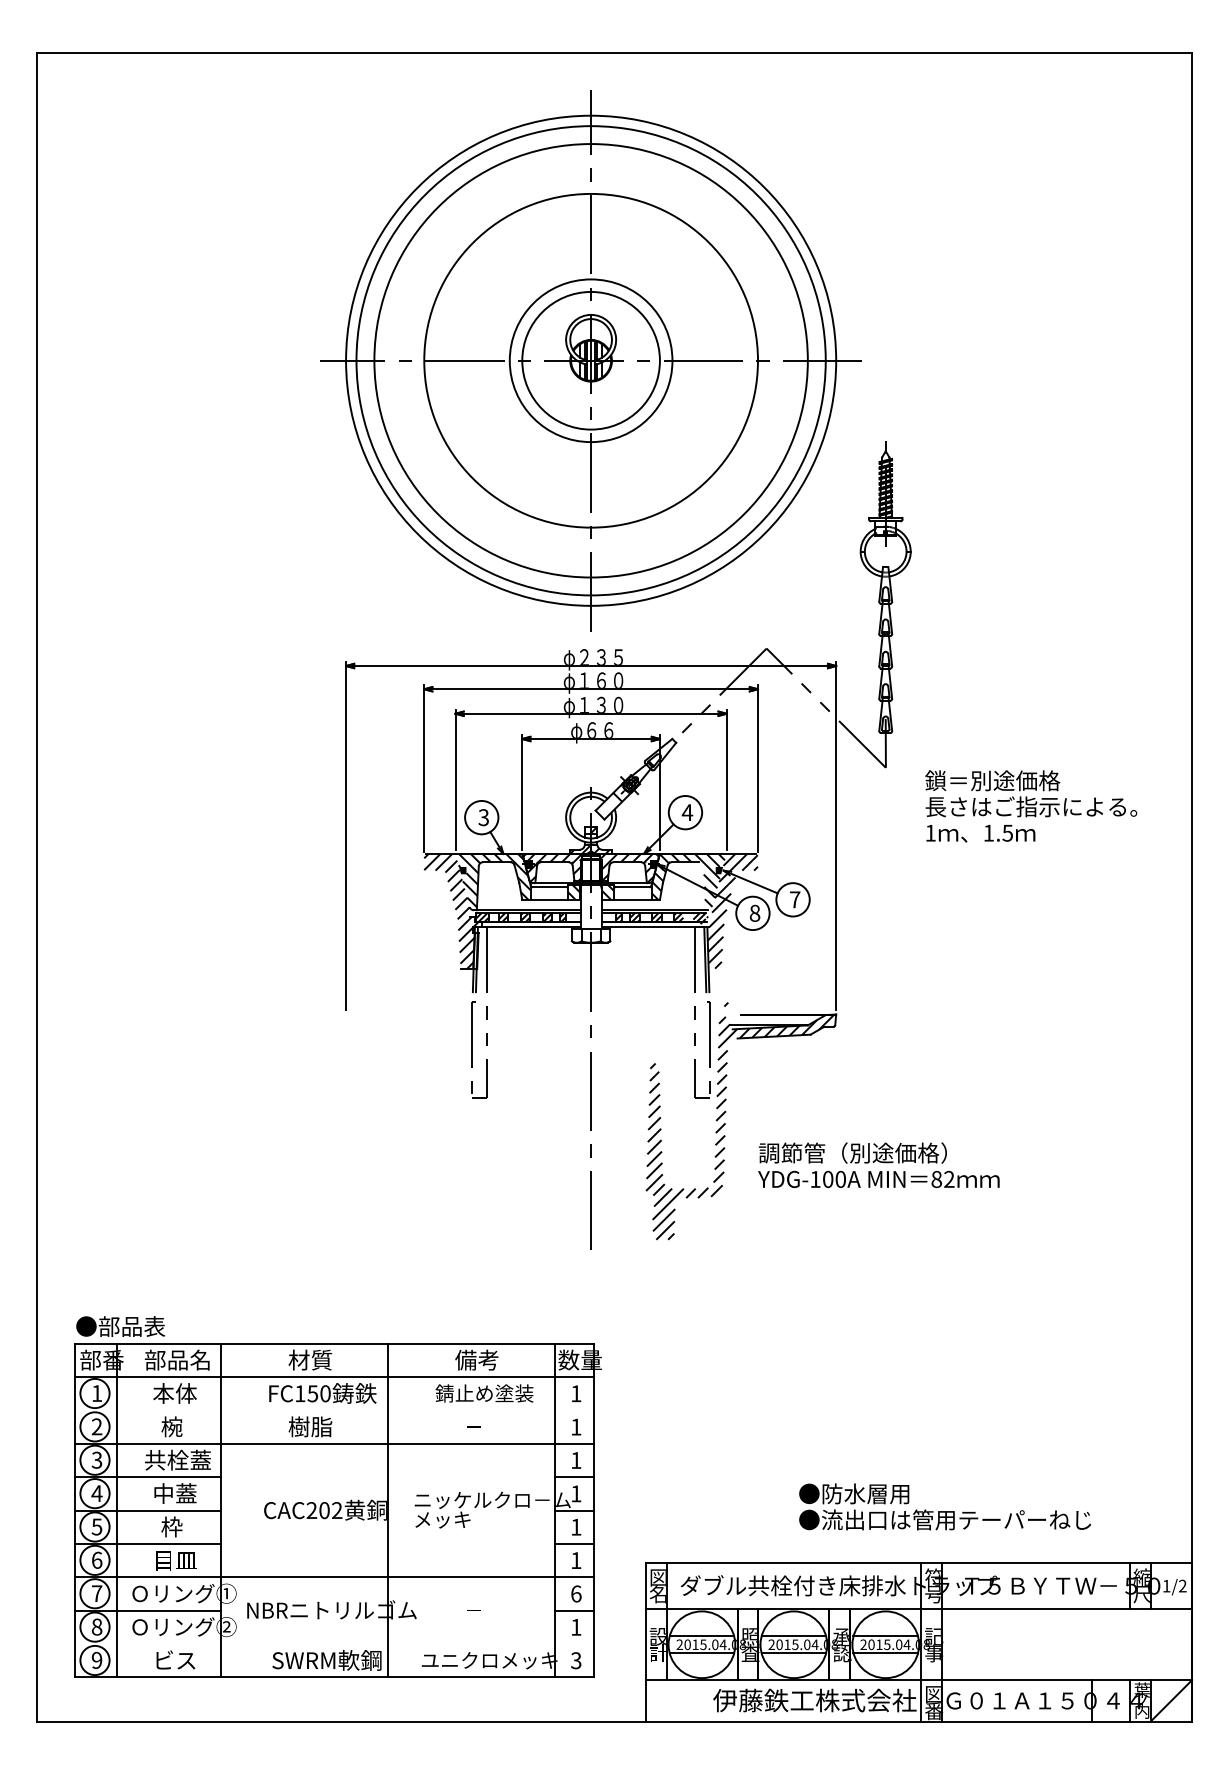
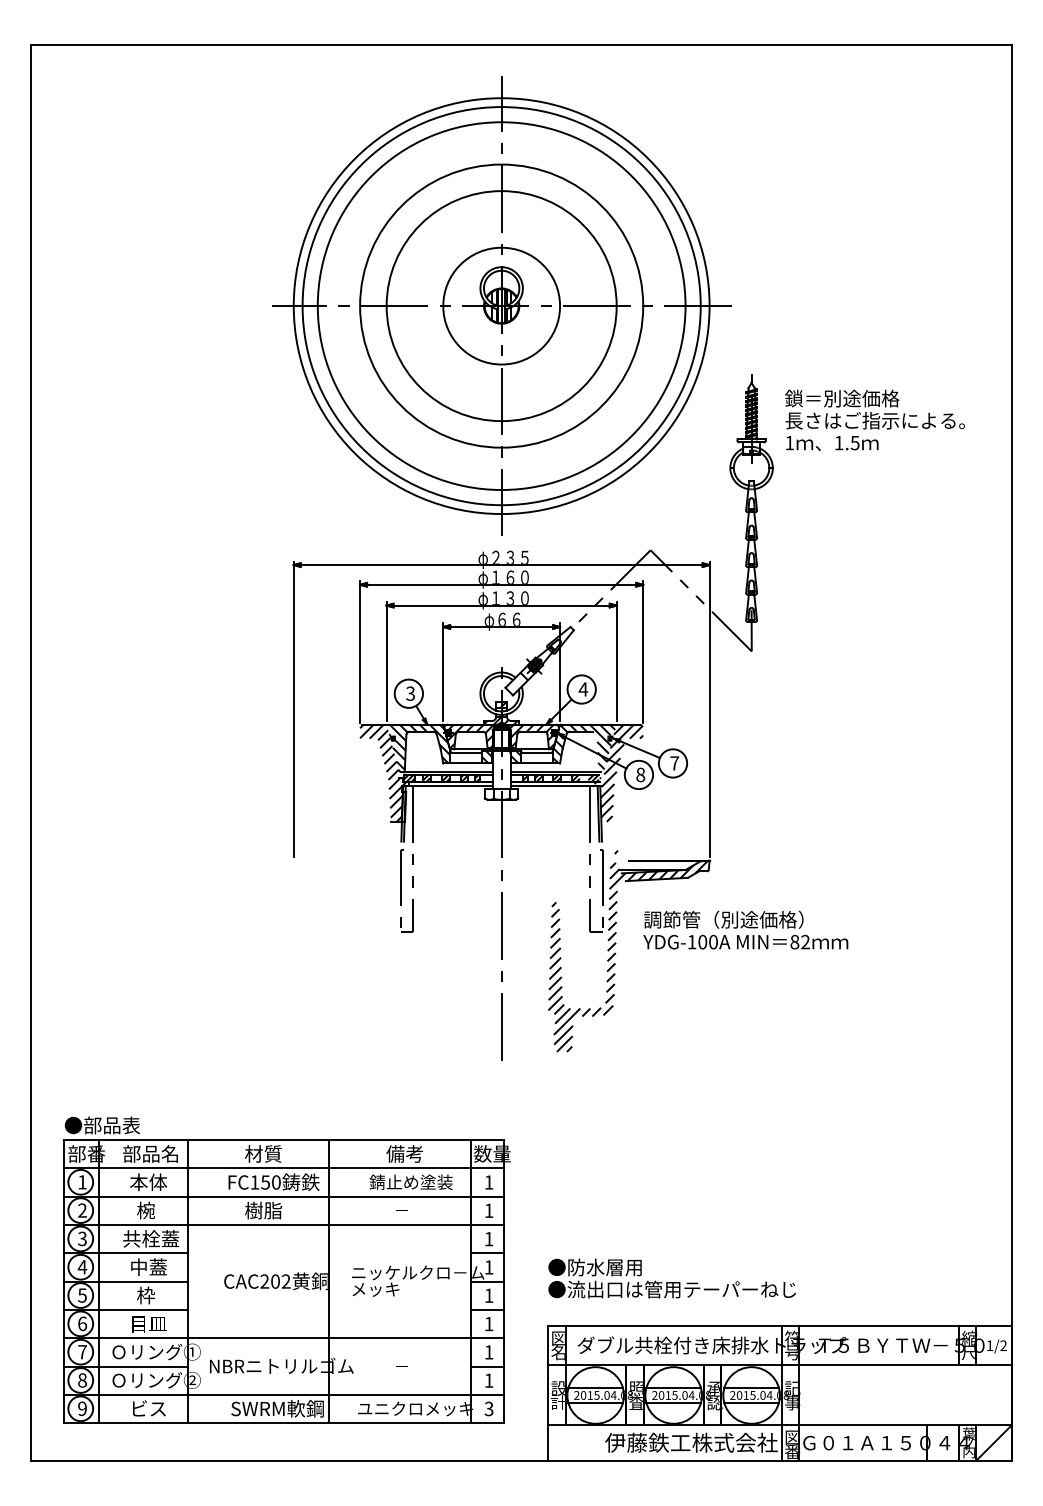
circle: (590, 360) -> (501, 305), size x1.67
text: (1031, 806) -> (875, 420), moved
text: (878, 1164) -> (745, 929), moved
line: (334, 1410) -> (283, 1196), added
text: (944, 1506) -> (671, 1278), moved
text: (576, 1593) -> (489, 1351), 6 -> 1
line: (334, 1644) -> (283, 1395), added

